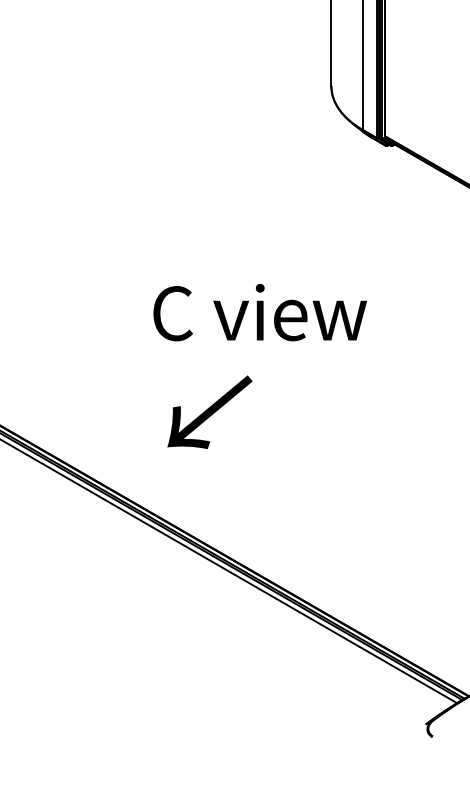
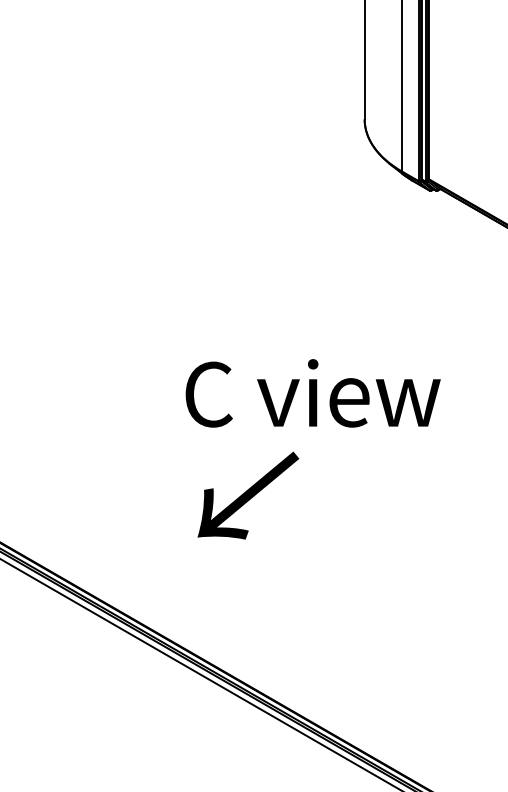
text: (259, 312) -> (312, 393), moved
text: (209, 411) -> (247, 494), moved

